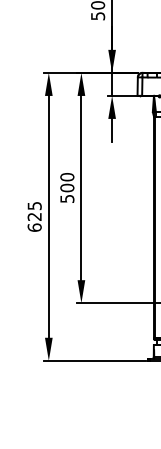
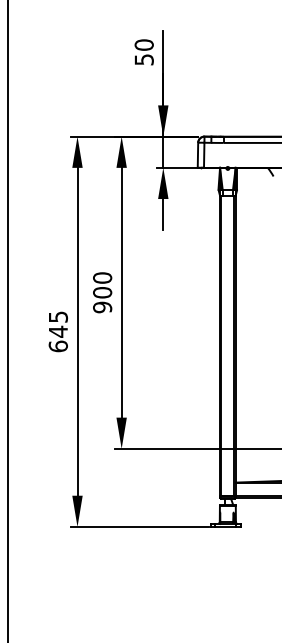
text: (67, 198) -> (102, 307), 500 -> 900
text: (34, 216) -> (57, 331), 625 -> 645

